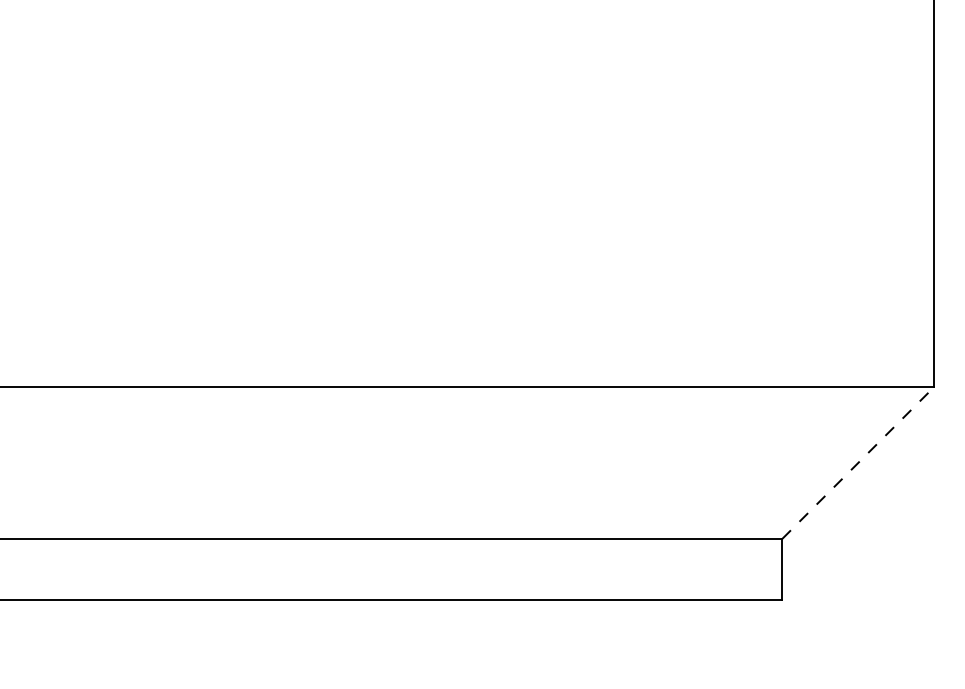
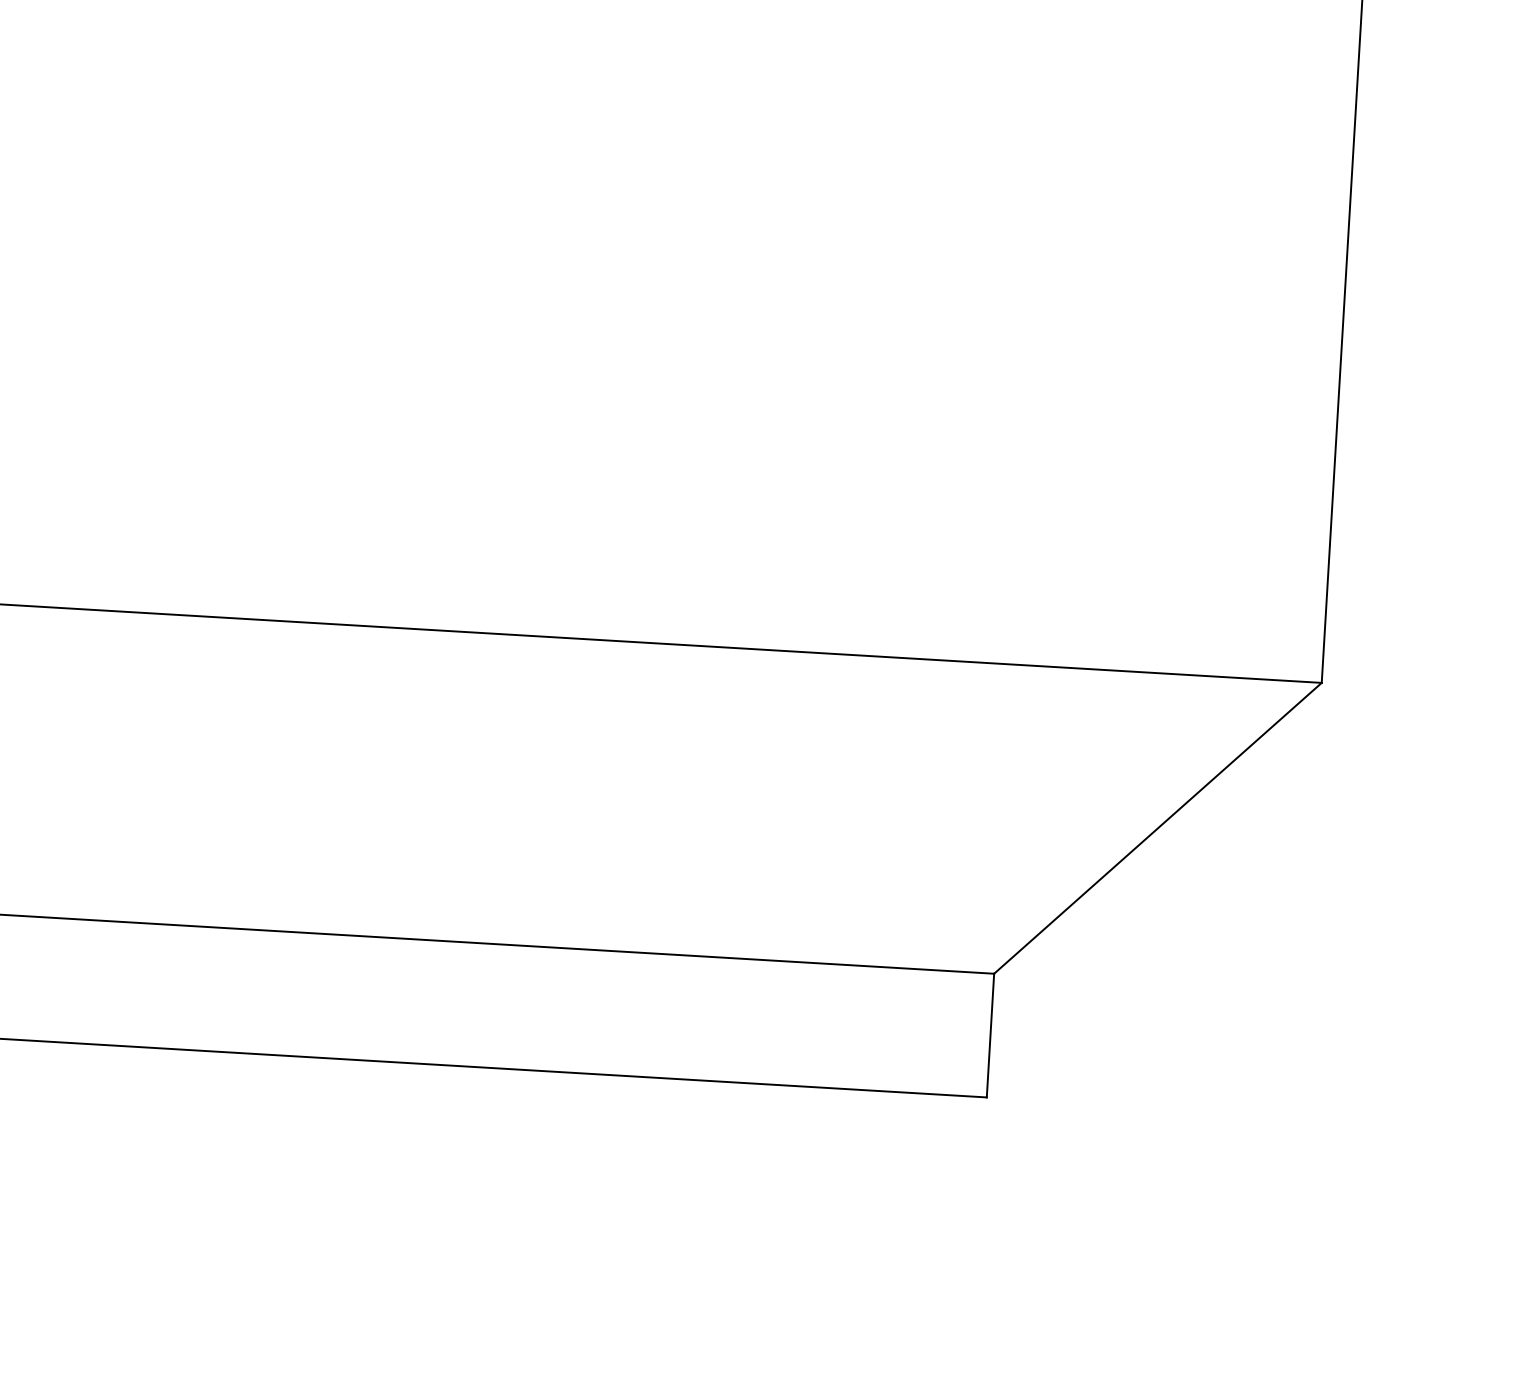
line: (858, 462) -> (1158, 827), dashed -> solid

